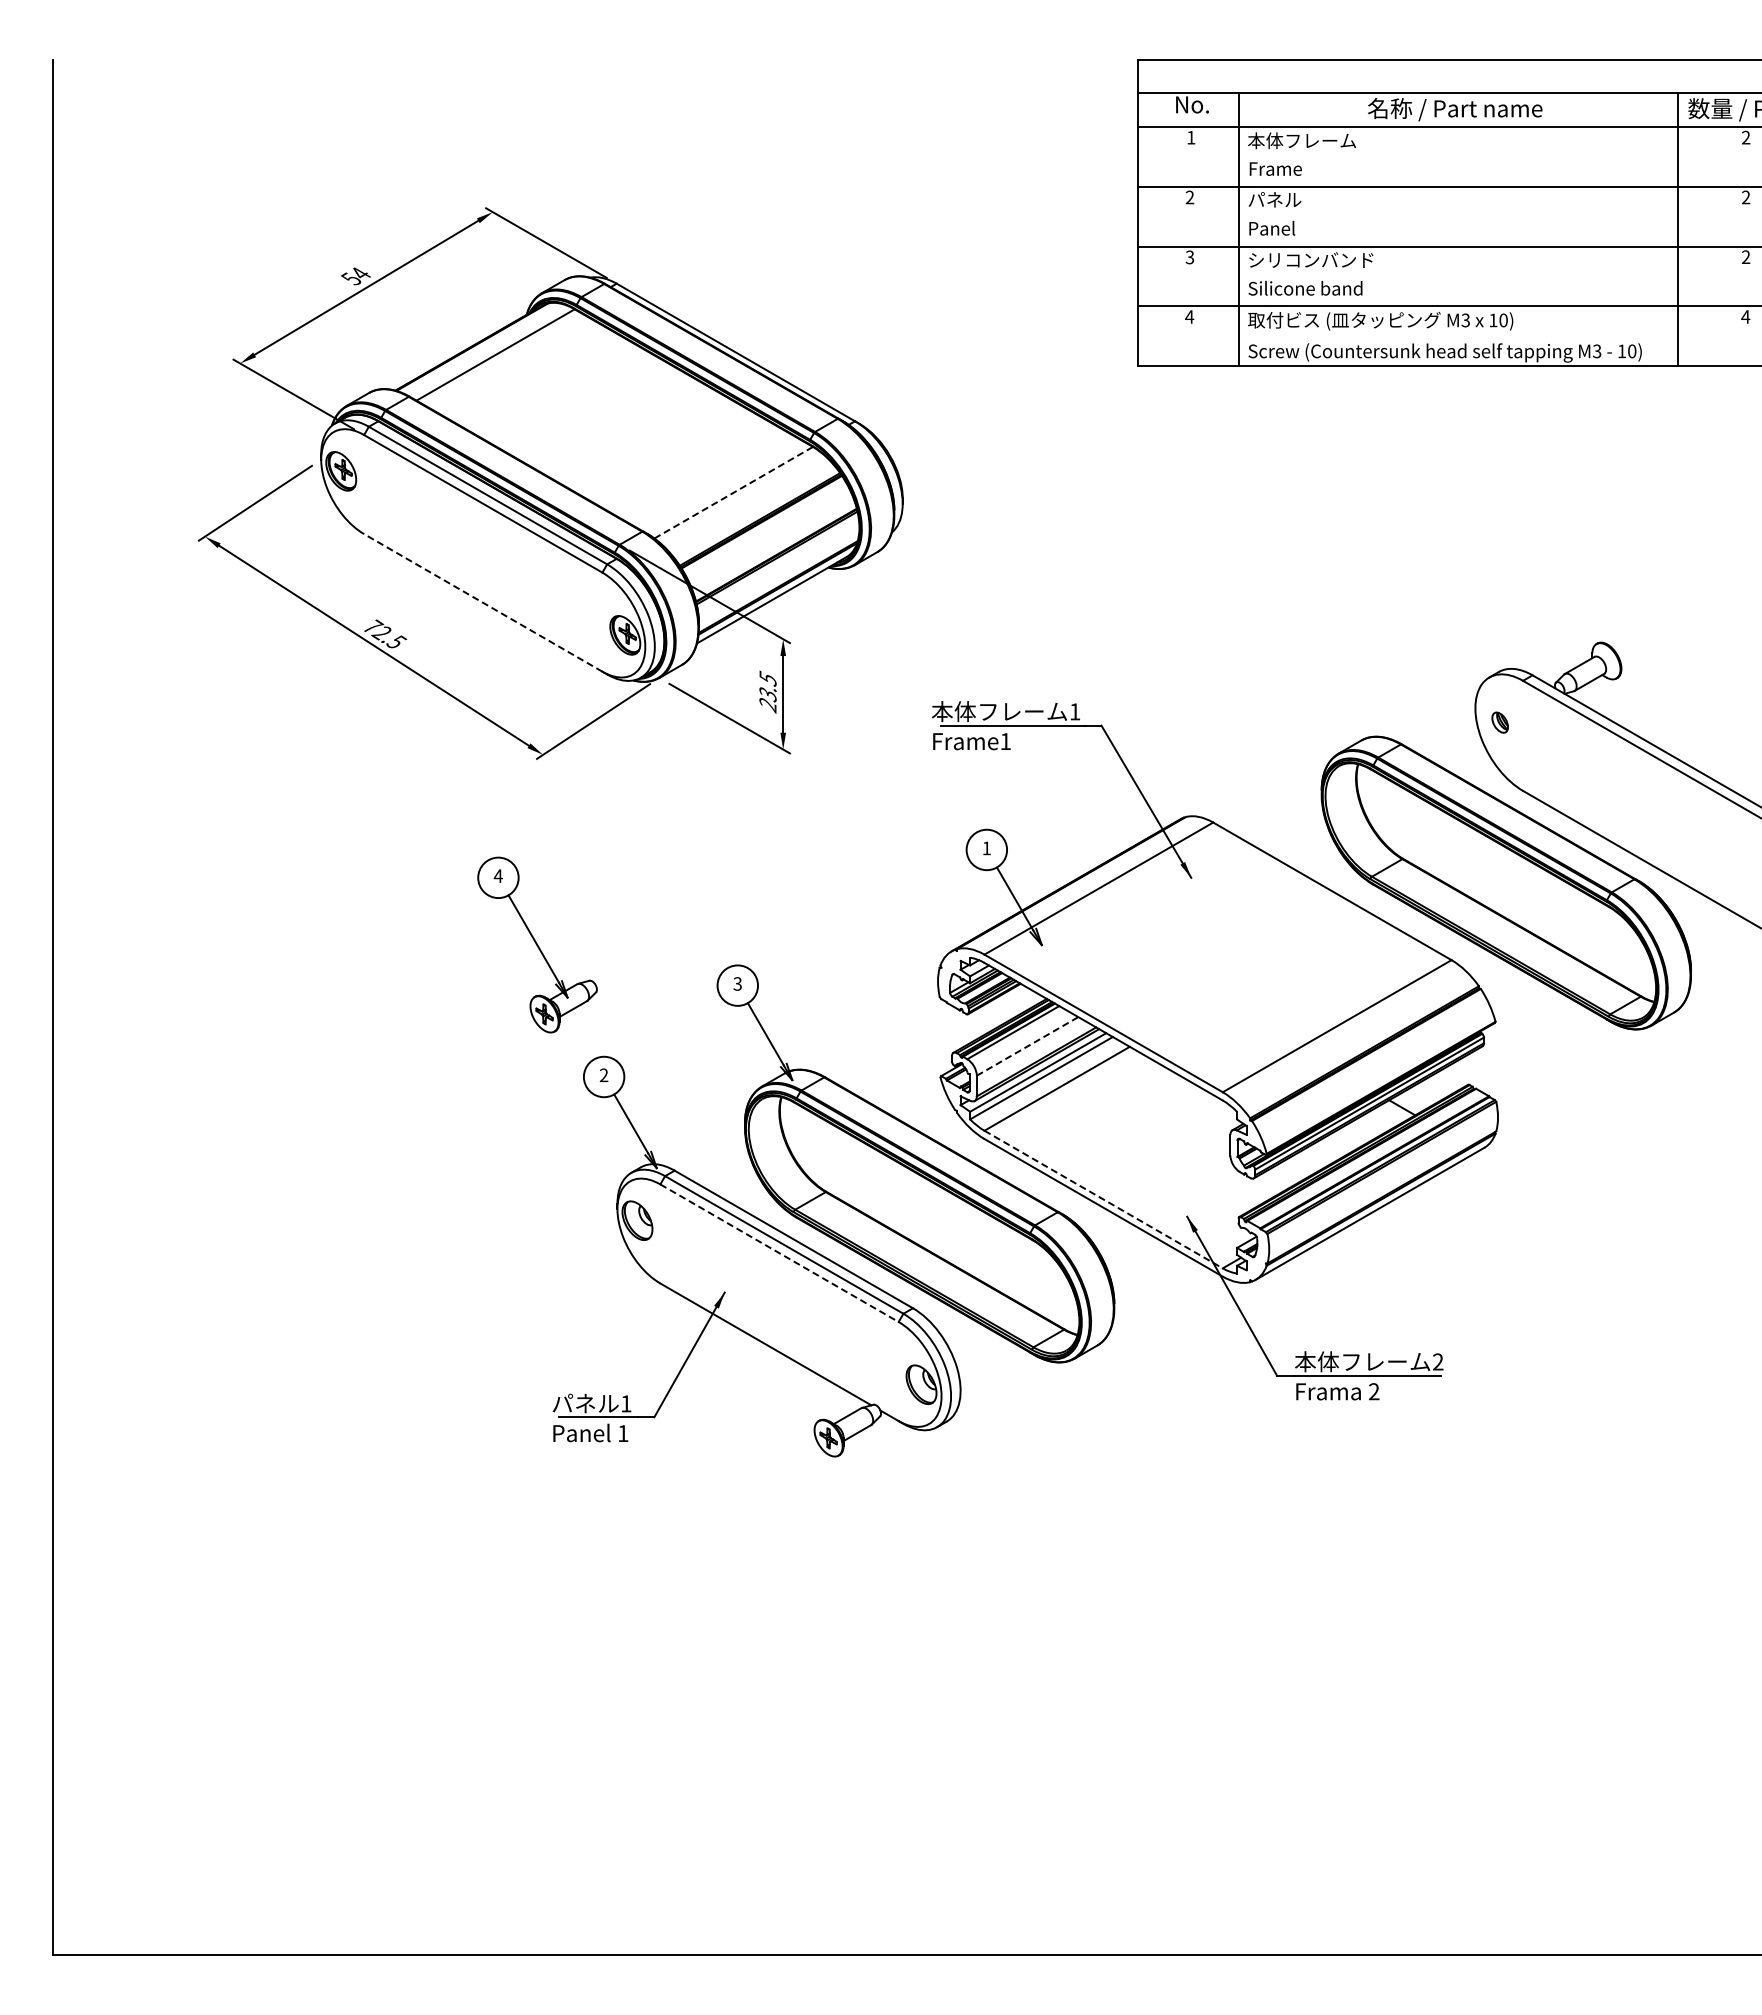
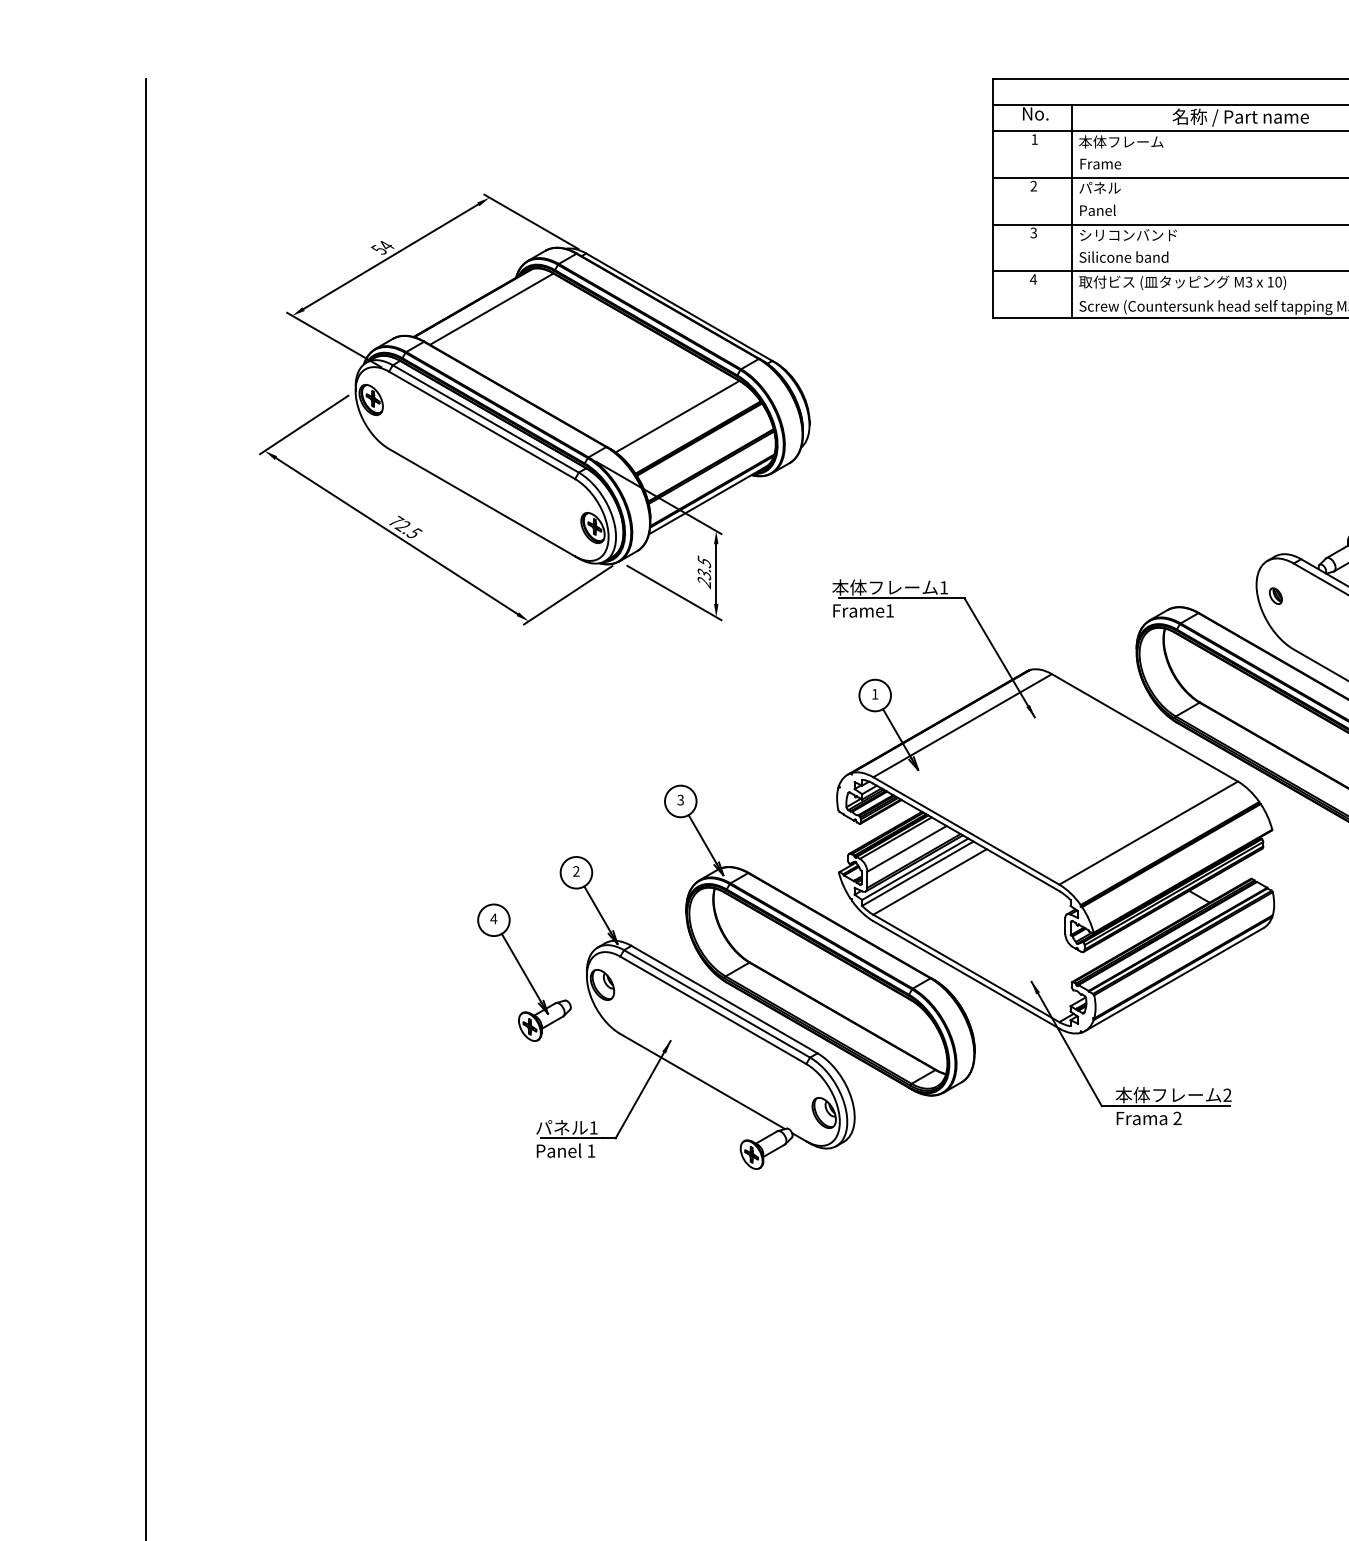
line: (733, 492) -> (677, 416), dashed -> solid
line: (483, 602) -> (482, 502), dashed -> solid
part: (537, 944) -> (524, 972), moved
line: (1027, 1046) -> (906, 848), dashed -> solid
line: (1103, 1199) -> (966, 968), dashed -> solid
line: (779, 1253) -> (713, 1010), dashed -> solid

